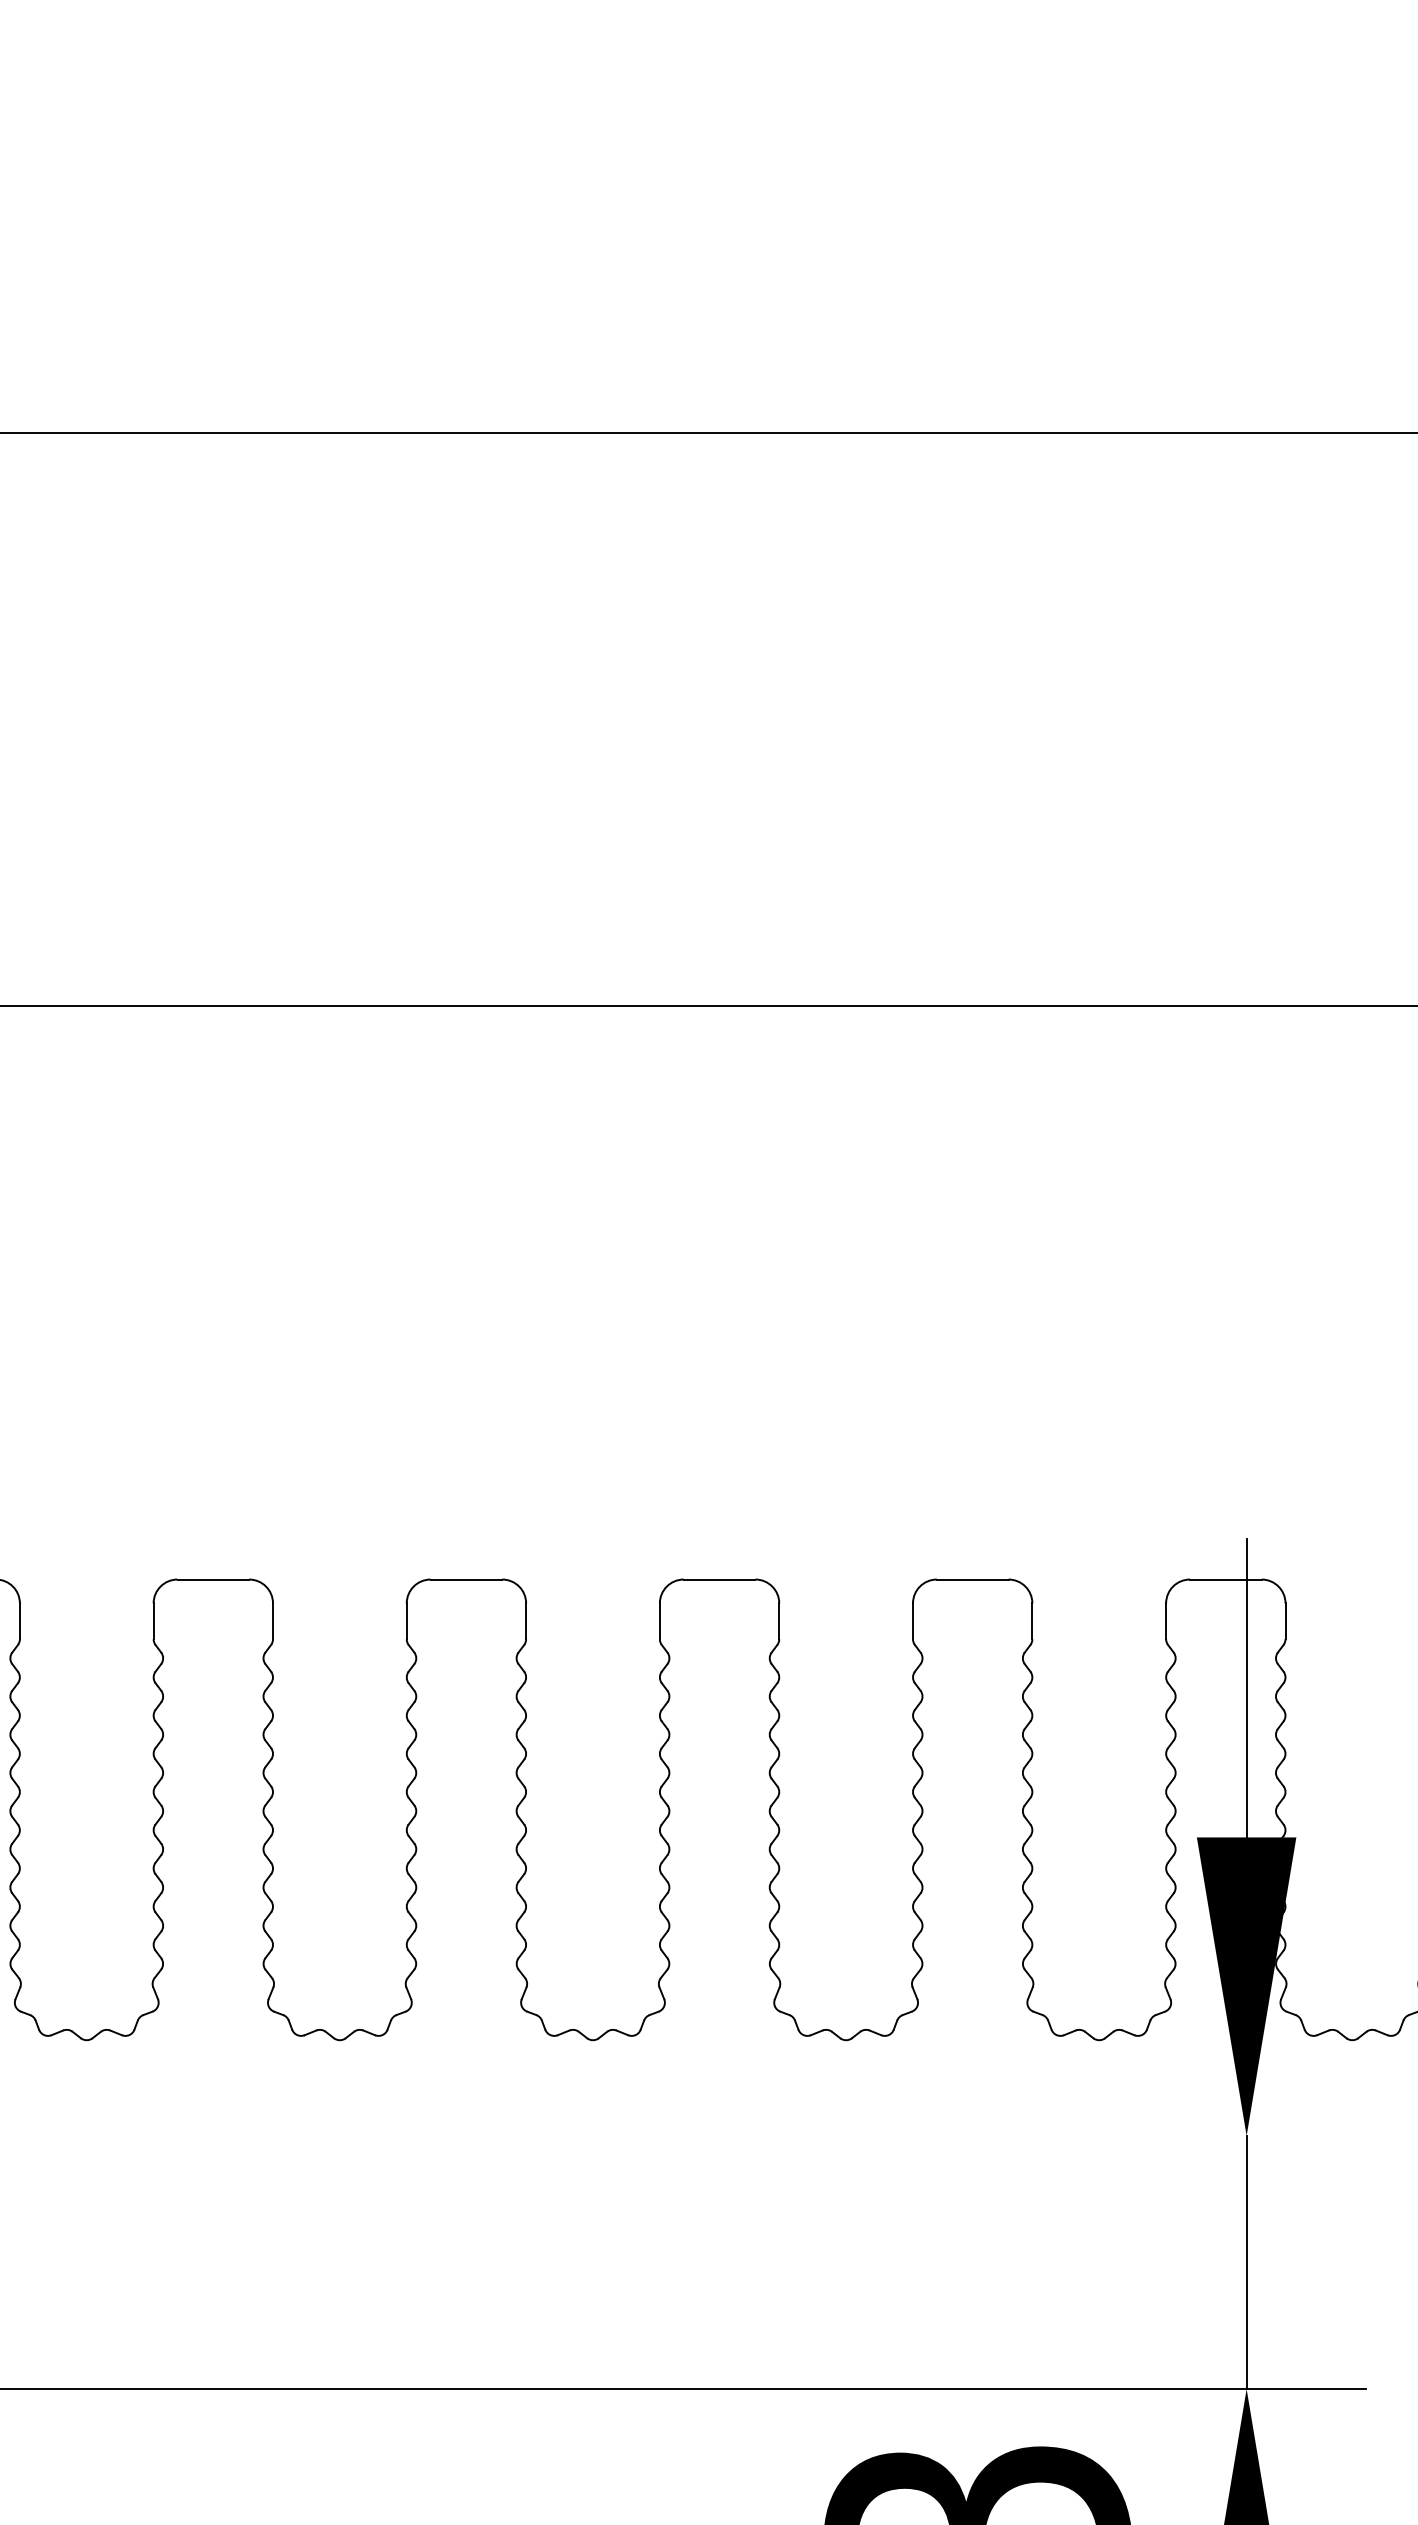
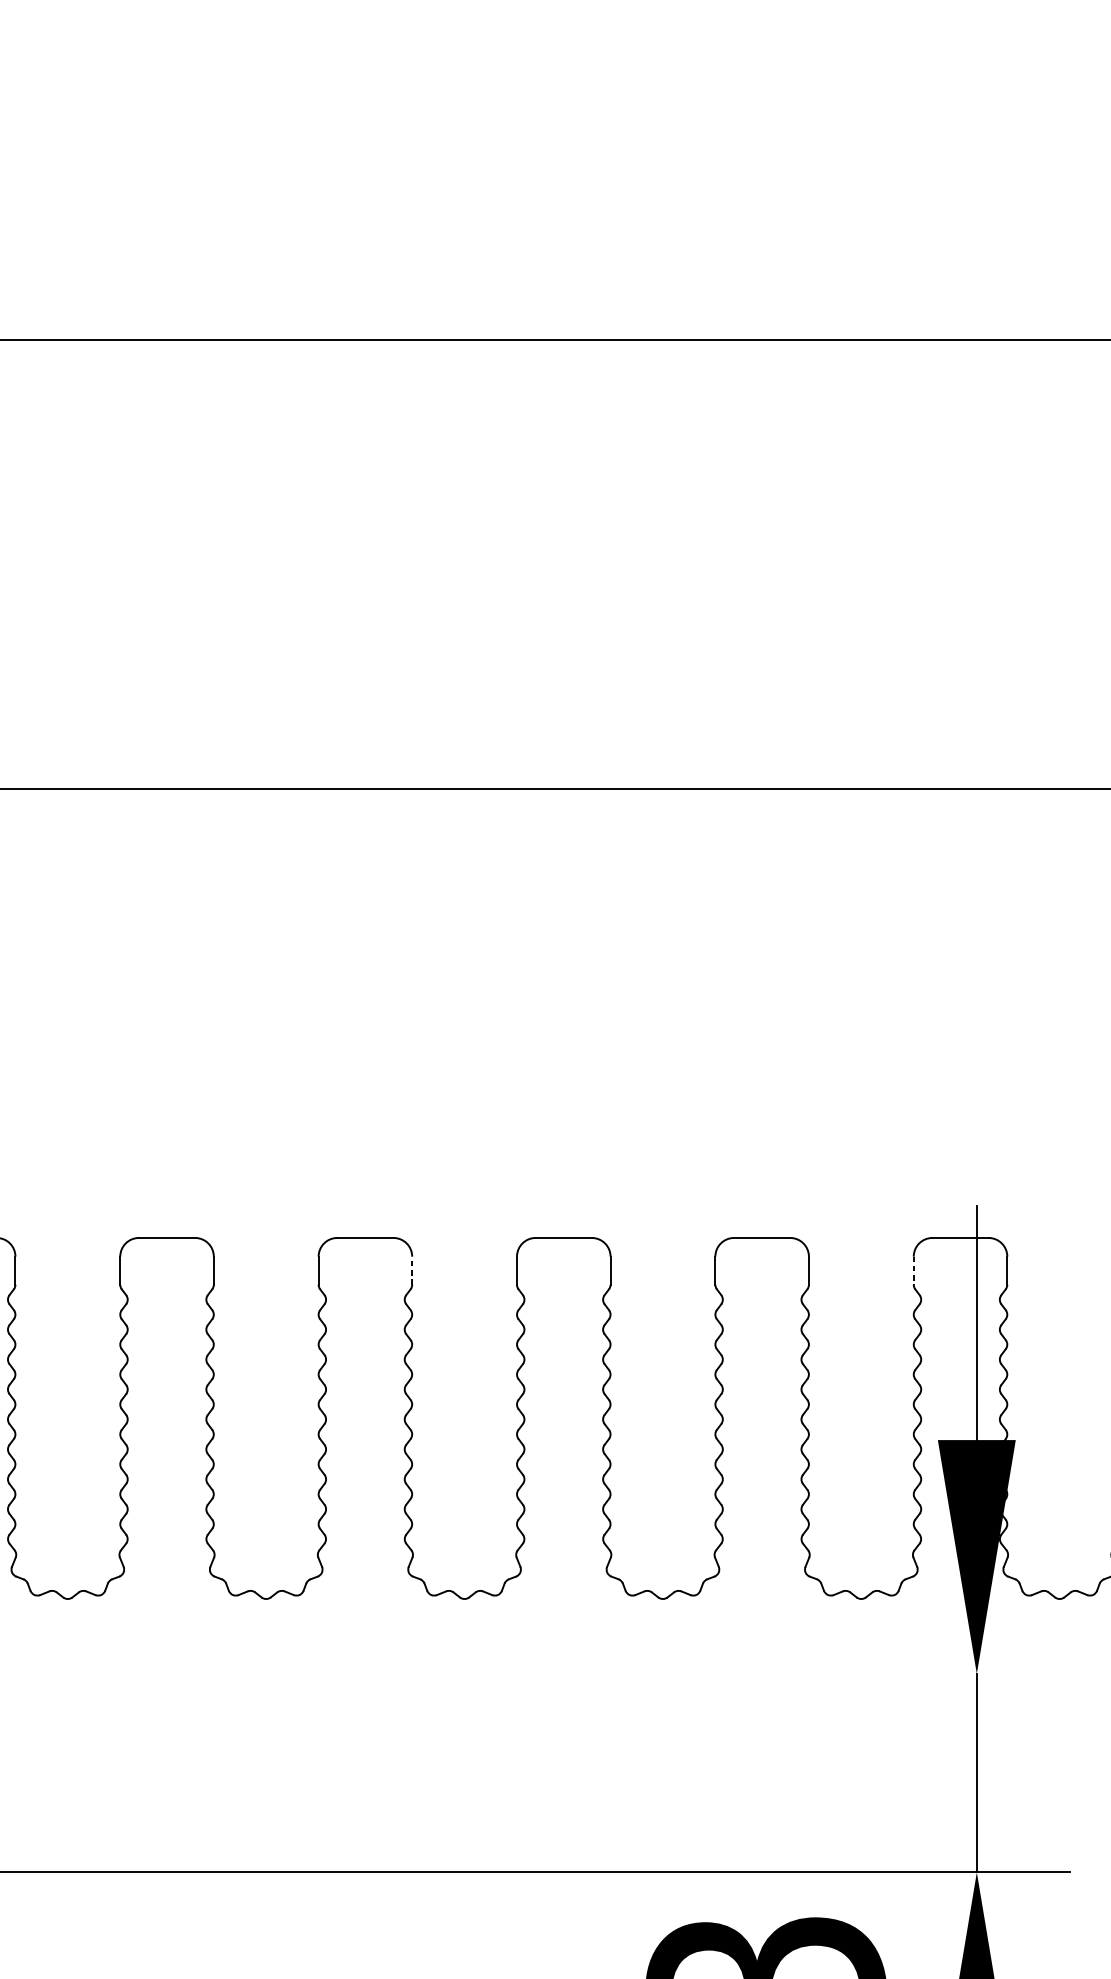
line: (526, 1621) -> (412, 1270), solid -> dashed
line: (1166, 1621) -> (914, 1270), solid -> dashed

